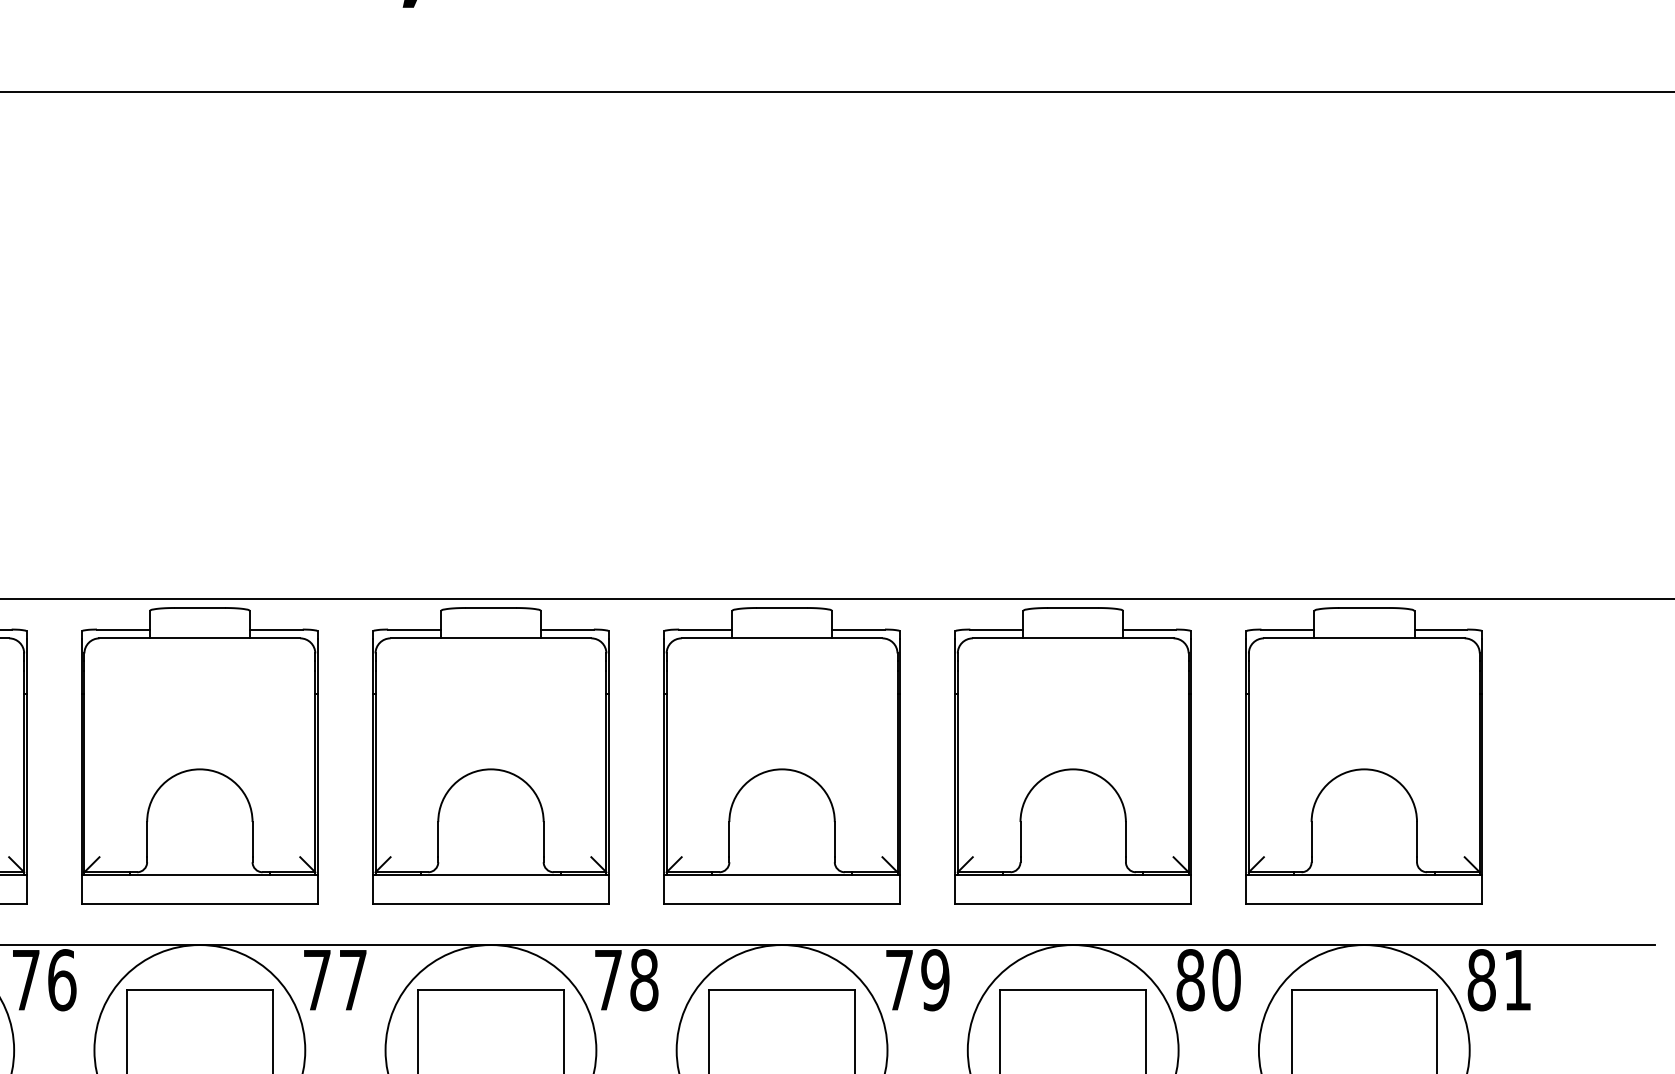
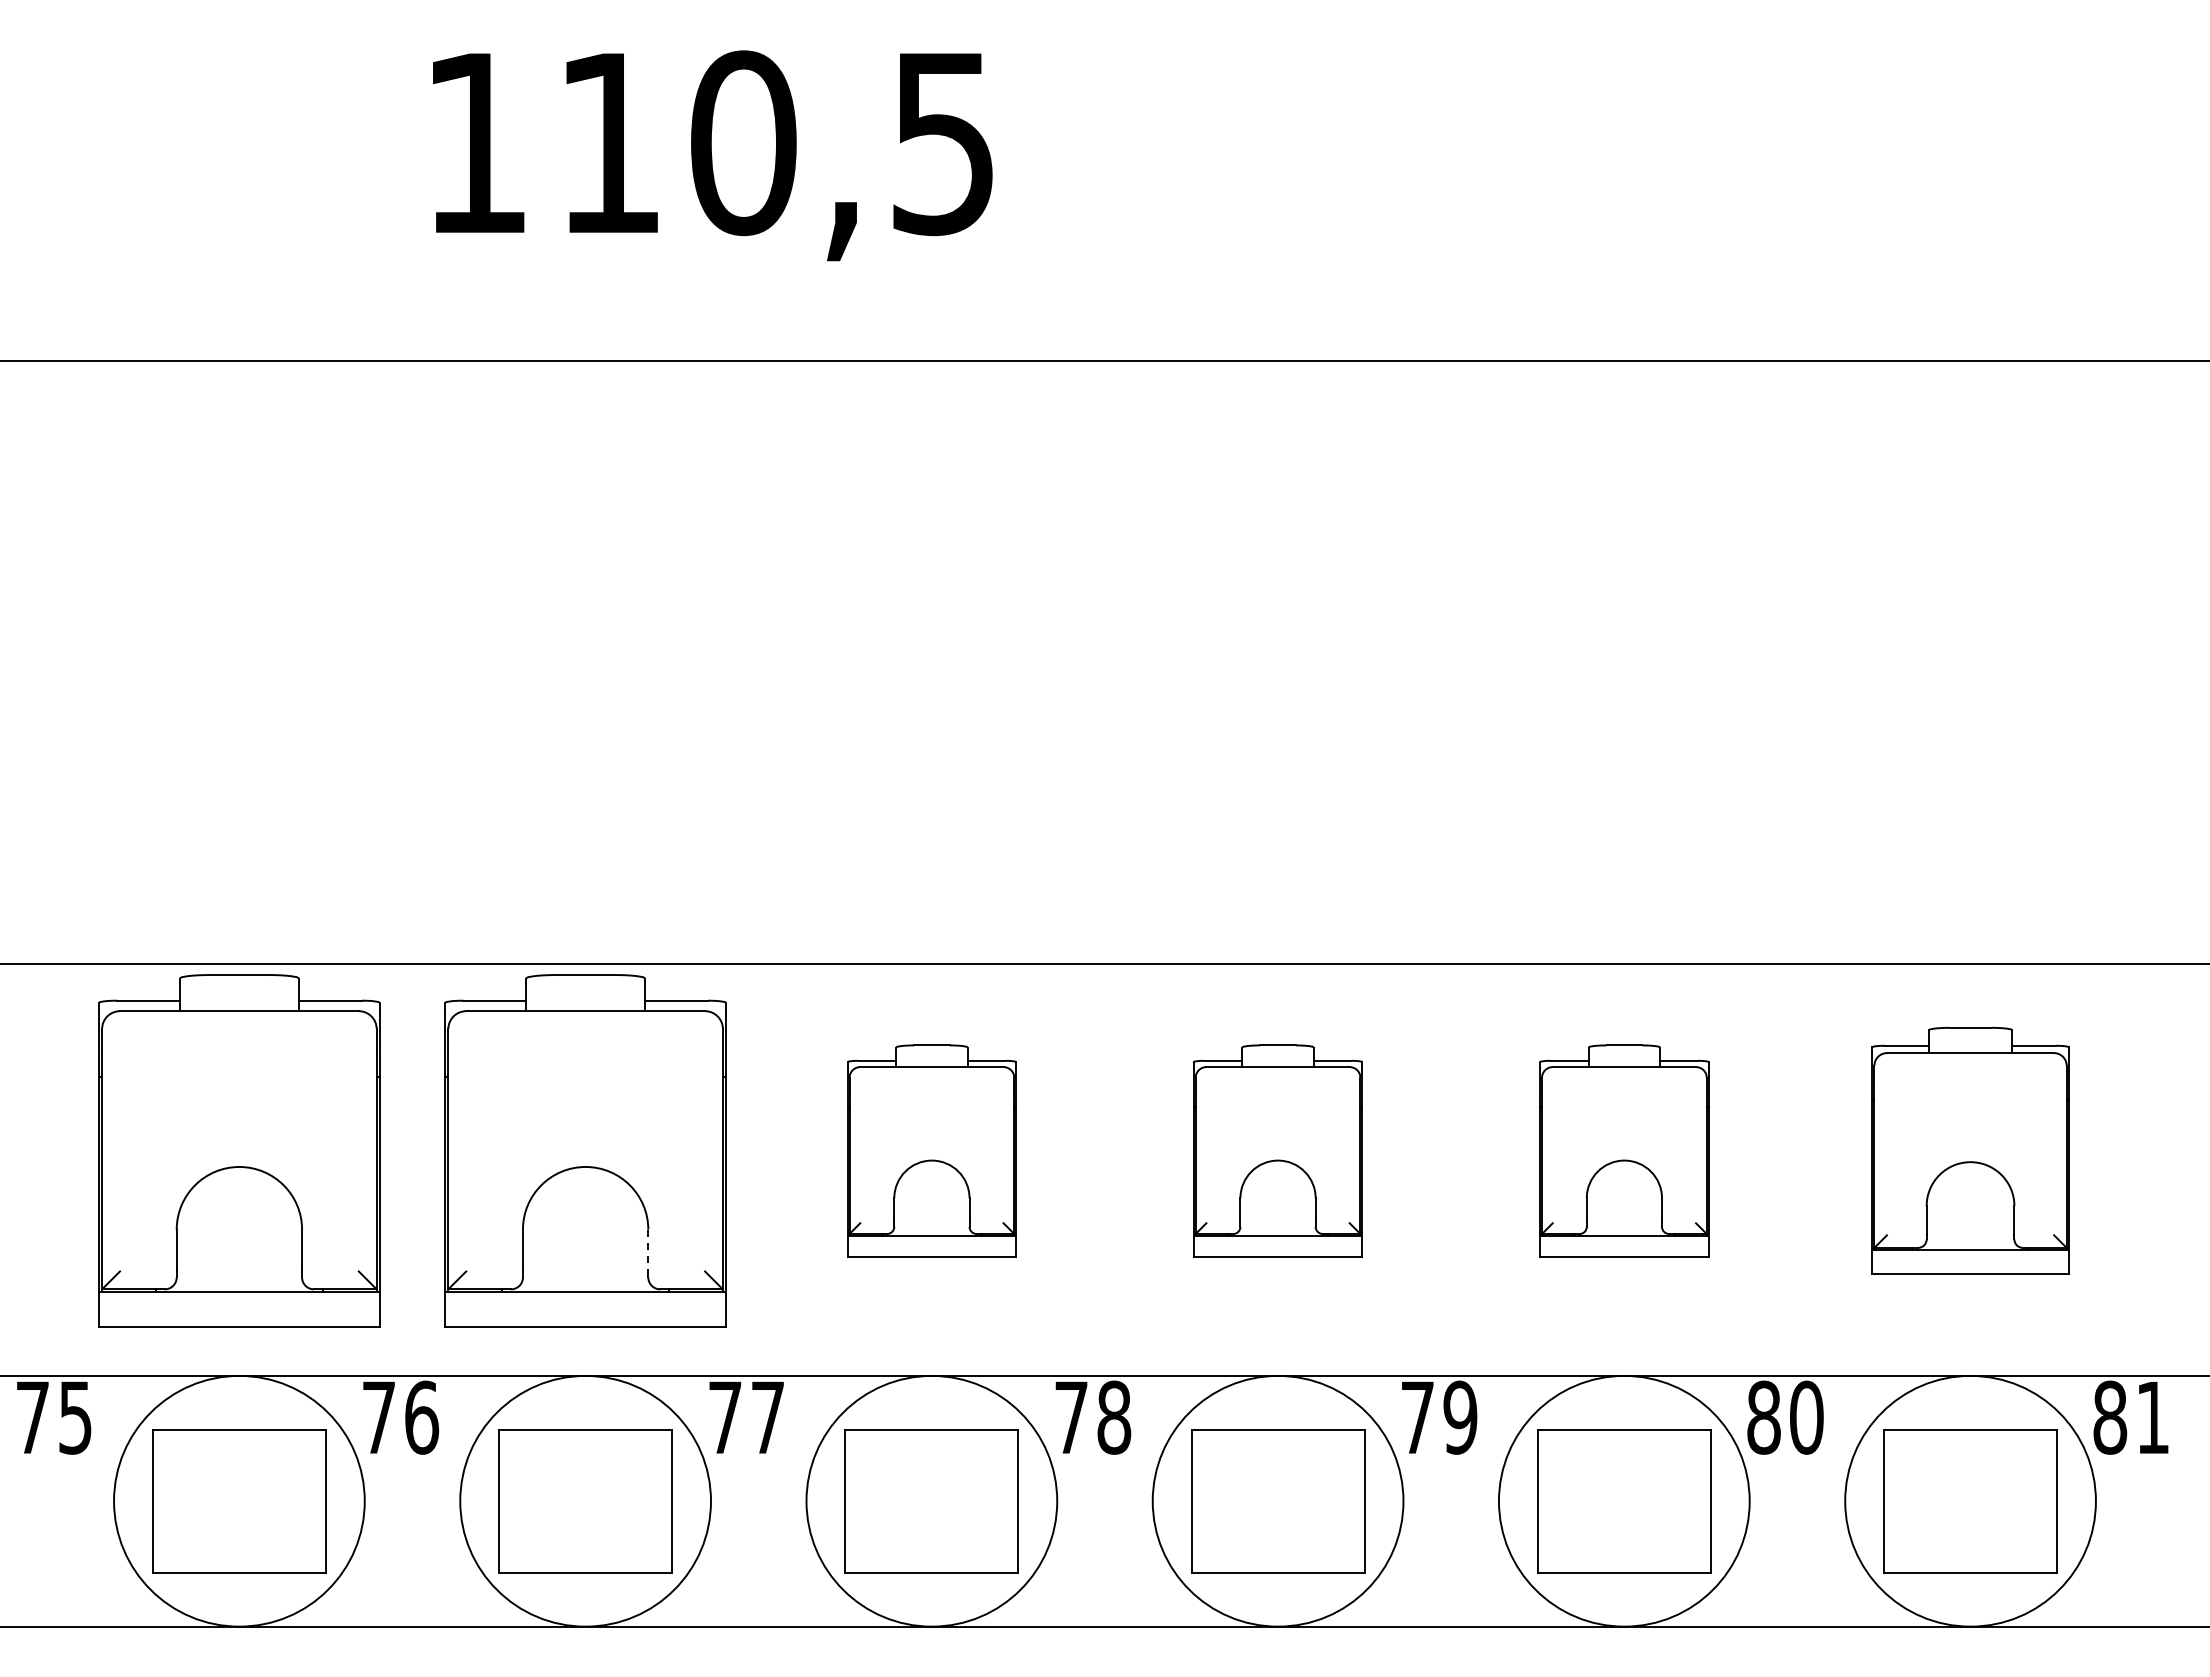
part: (490, 755) -> (931, 1150), size x0.6
part: (781, 755) -> (1277, 1150), size x0.6
part: (1073, 755) -> (1624, 1150), size x0.6
part: (1364, 755) -> (1970, 1150), size x0.7
line: (252, 839) -> (648, 1250), solid -> dashed

